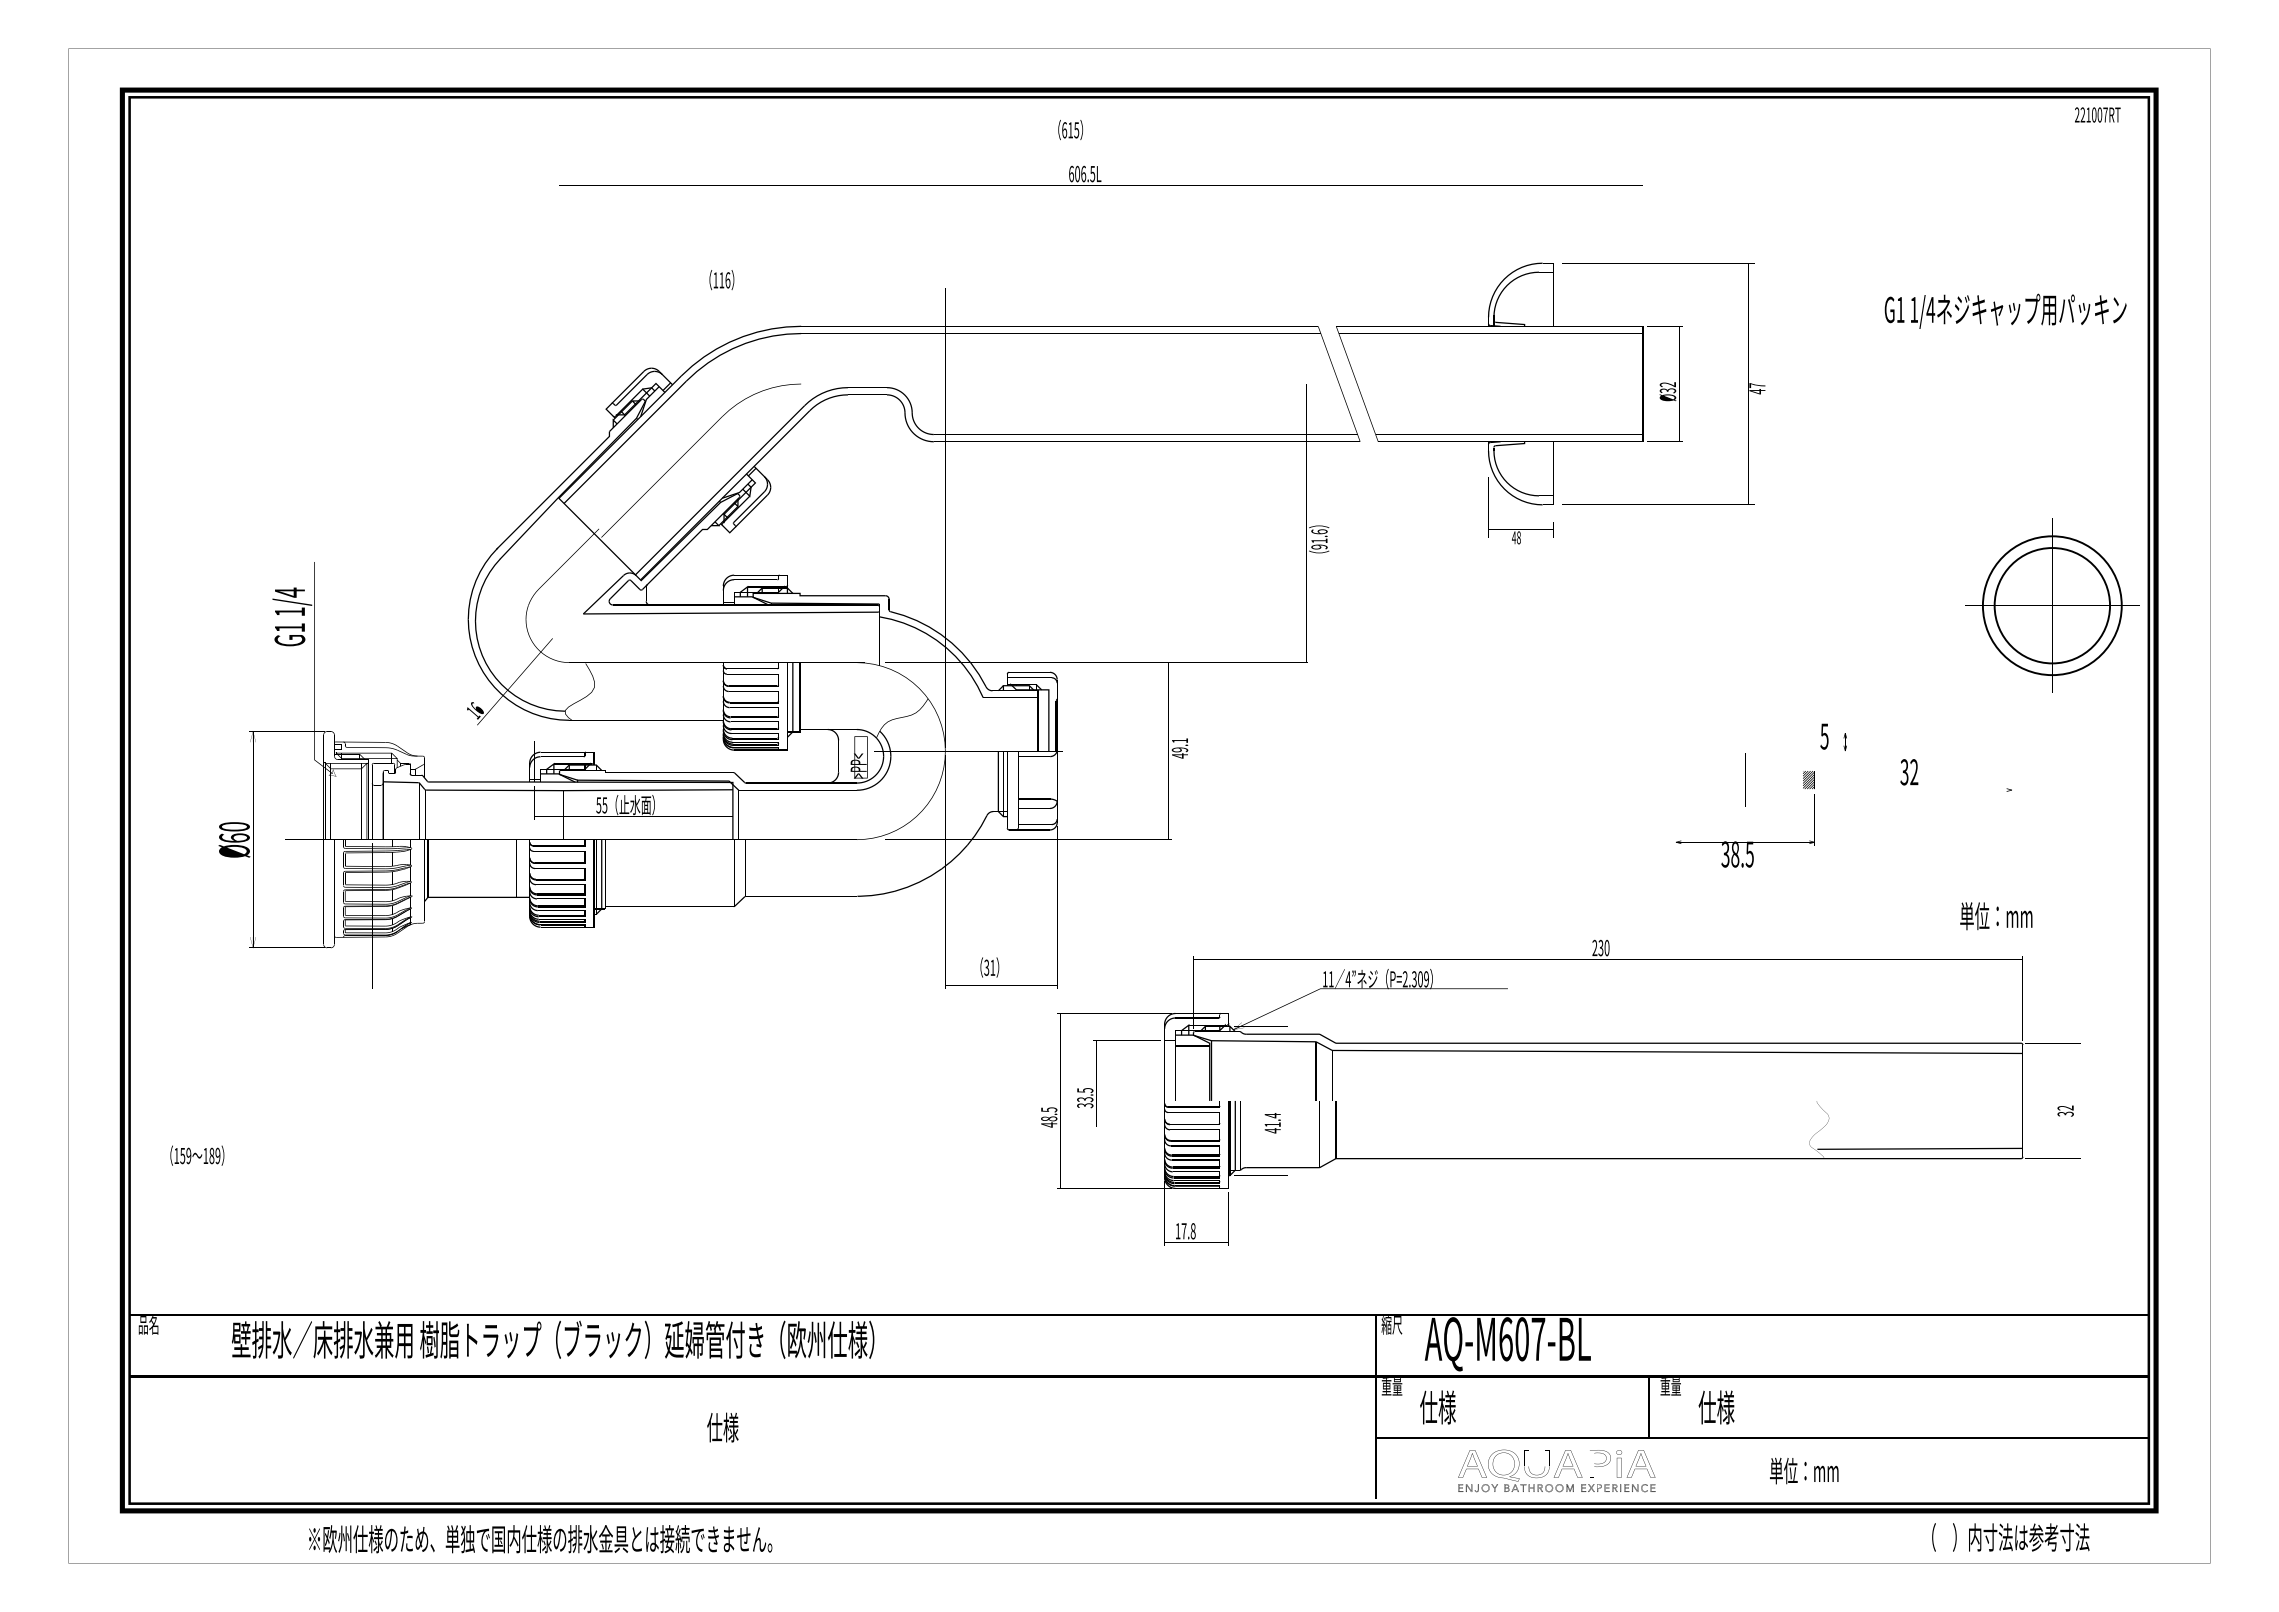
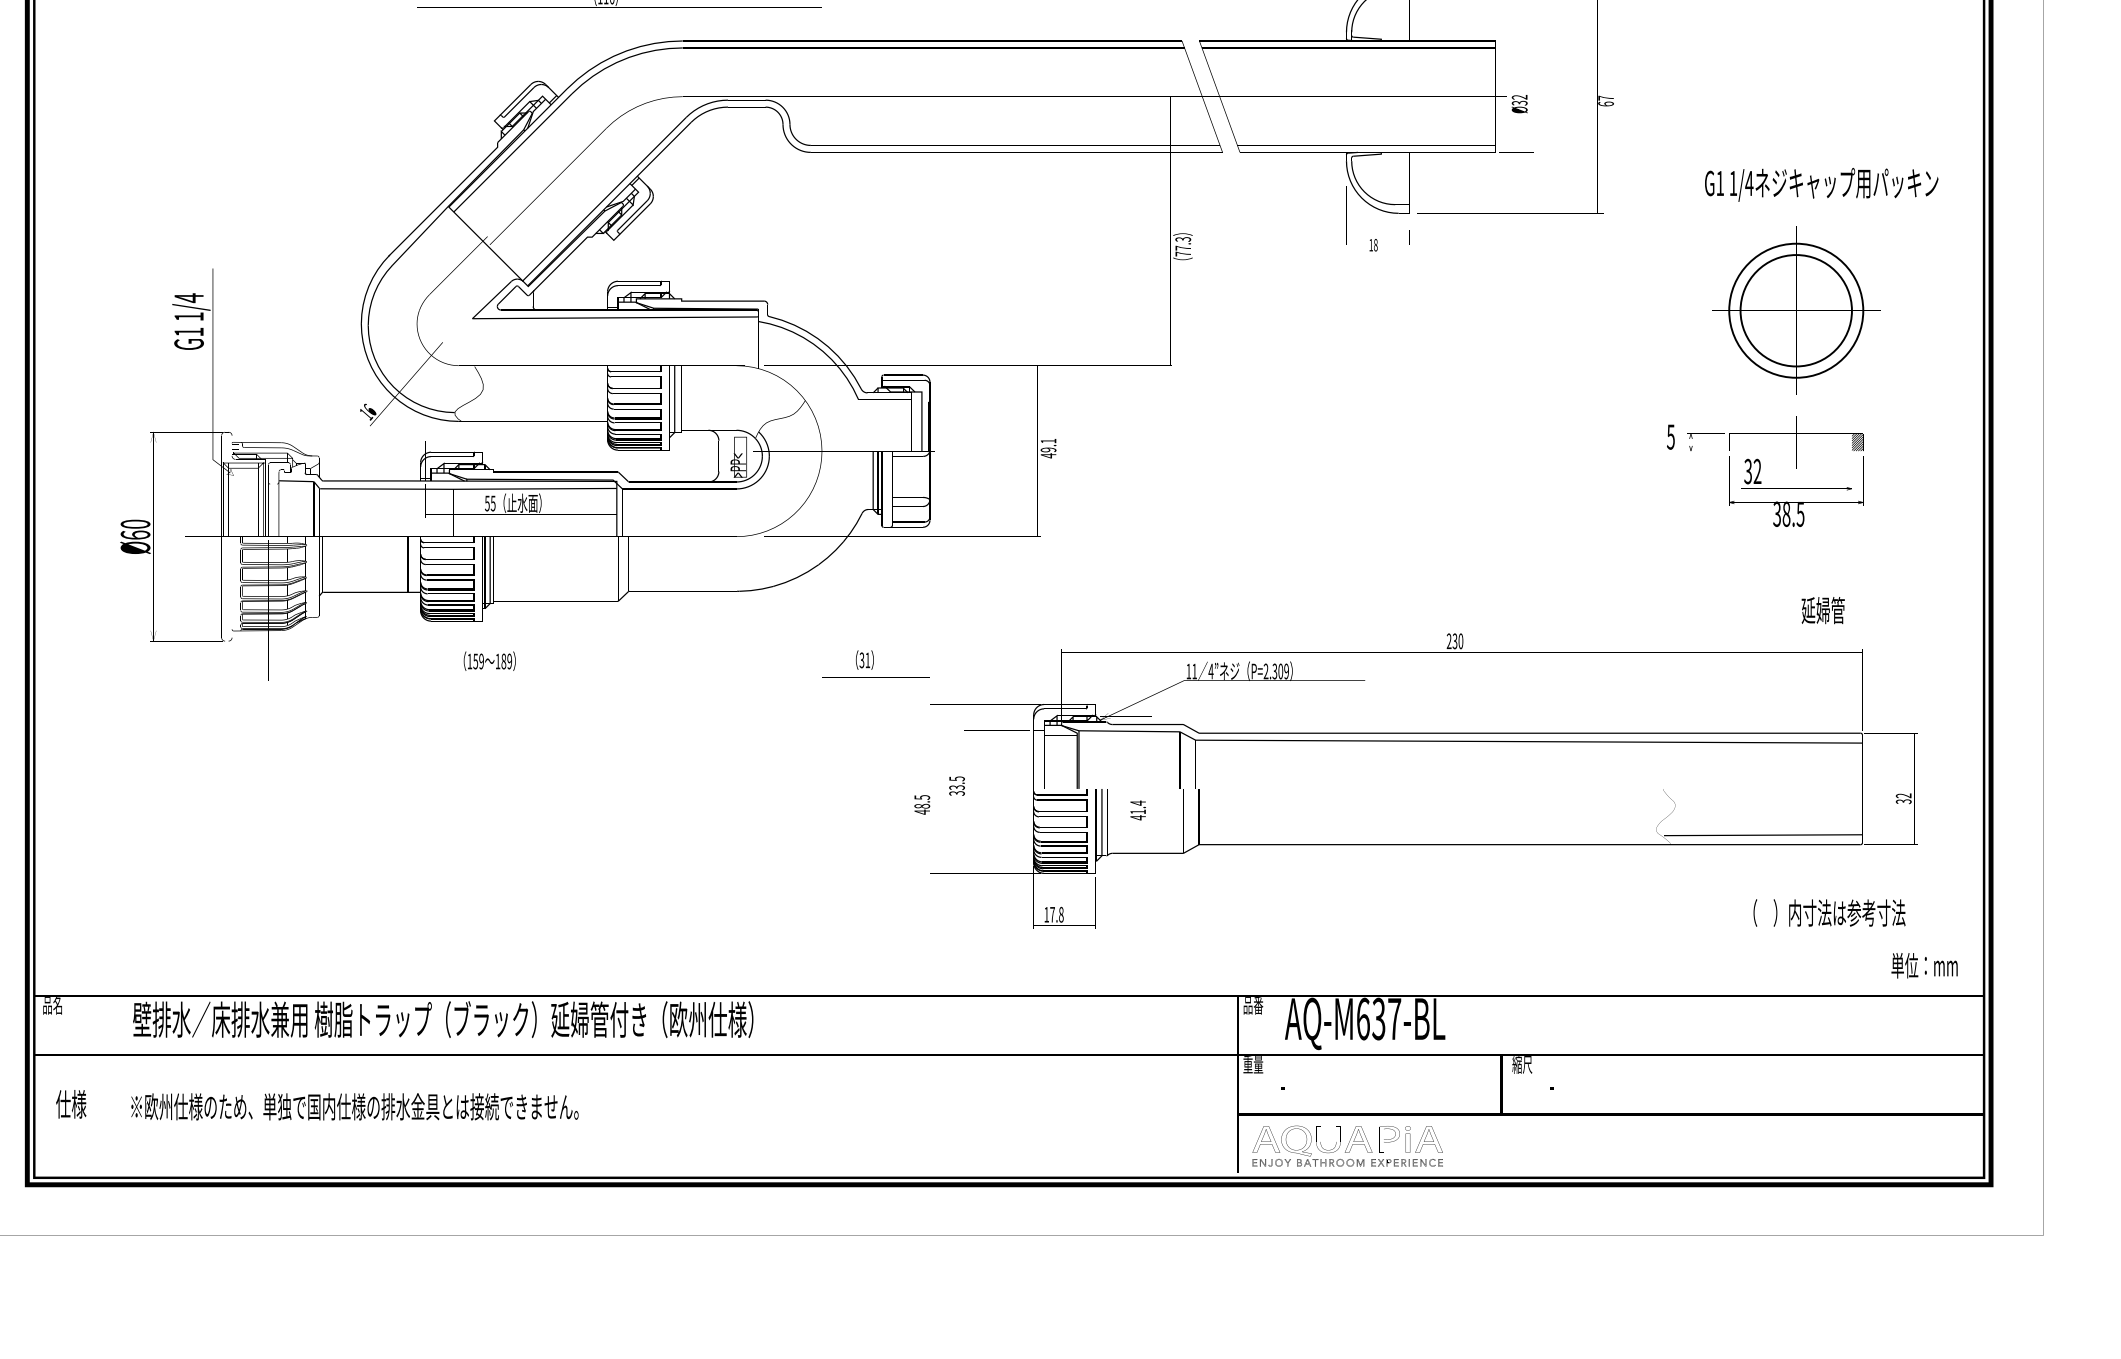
text: (2005, 310) -> (1821, 184), moved
text: (1757, 391) -> (1606, 103), 47 -> 67
text: (1514, 537) -> (1371, 244), 48 -> 18
text: (1319, 539) -> (1183, 246), 91.6 -> 77.3
part: (2052, 605) -> (1796, 310), moved
text: (1745, 810) -> (1796, 471), moved
text: (1996, 916) -> (1836, 610), 単位：mm -> 延婦管
text: (197, 1155) -> (489, 661), moved
text: (1391, 1325) -> (1252, 1005), 縮尺 -> 品番
text: (1521, 1339) -> (1378, 1019), AQ-M607-BL -> AQ-M637-BL
text: (1670, 1387) -> (1522, 1065), 重量 -> 縮尺
text: (1437, 1407) -> (1297, 1084), 仕様 -> -
text: (1716, 1407) -> (1566, 1084), 仕様 -> -
text: (722, 1427) -> (70, 1104), moved
part: (1556, 1470) -> (1347, 1145), moved
text: (1804, 1470) -> (1924, 965), moved
text: (2010, 1537) -> (1829, 913), moved
text: (540, 1539) -> (354, 1107), moved

